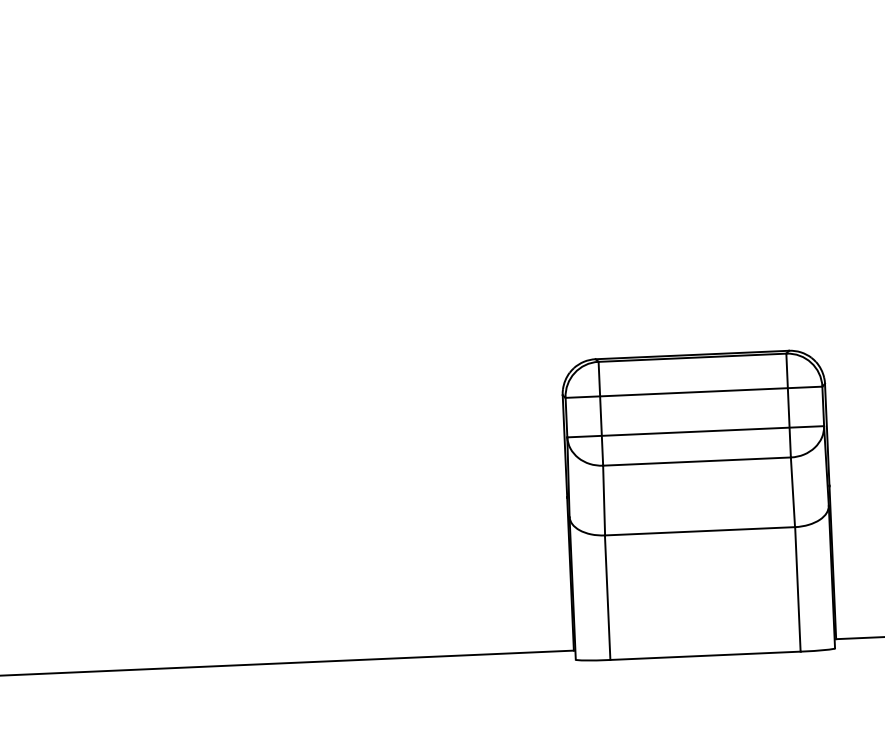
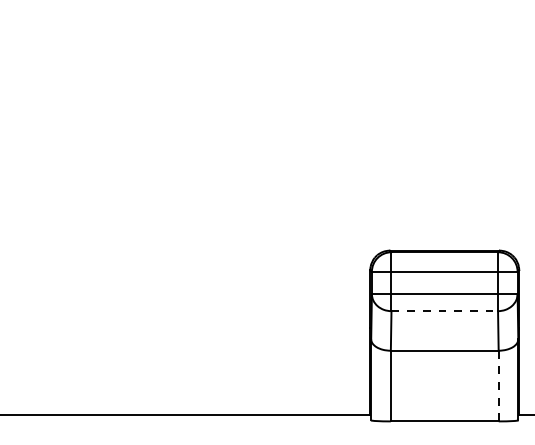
line: (698, 462) -> (445, 311), solid -> dashed
line: (797, 590) -> (498, 386), solid -> dashed

